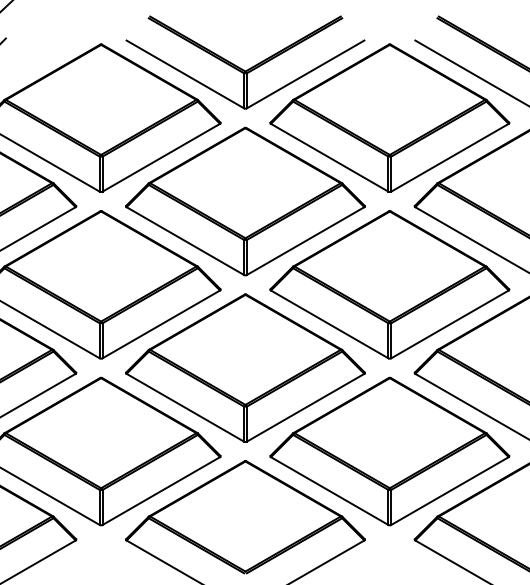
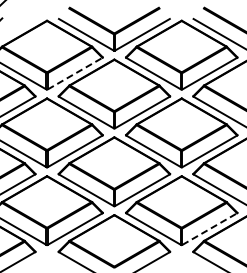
line: (162, 157) -> (75, 73), solid -> dashed
line: (449, 491) -> (209, 229), solid -> dashed

